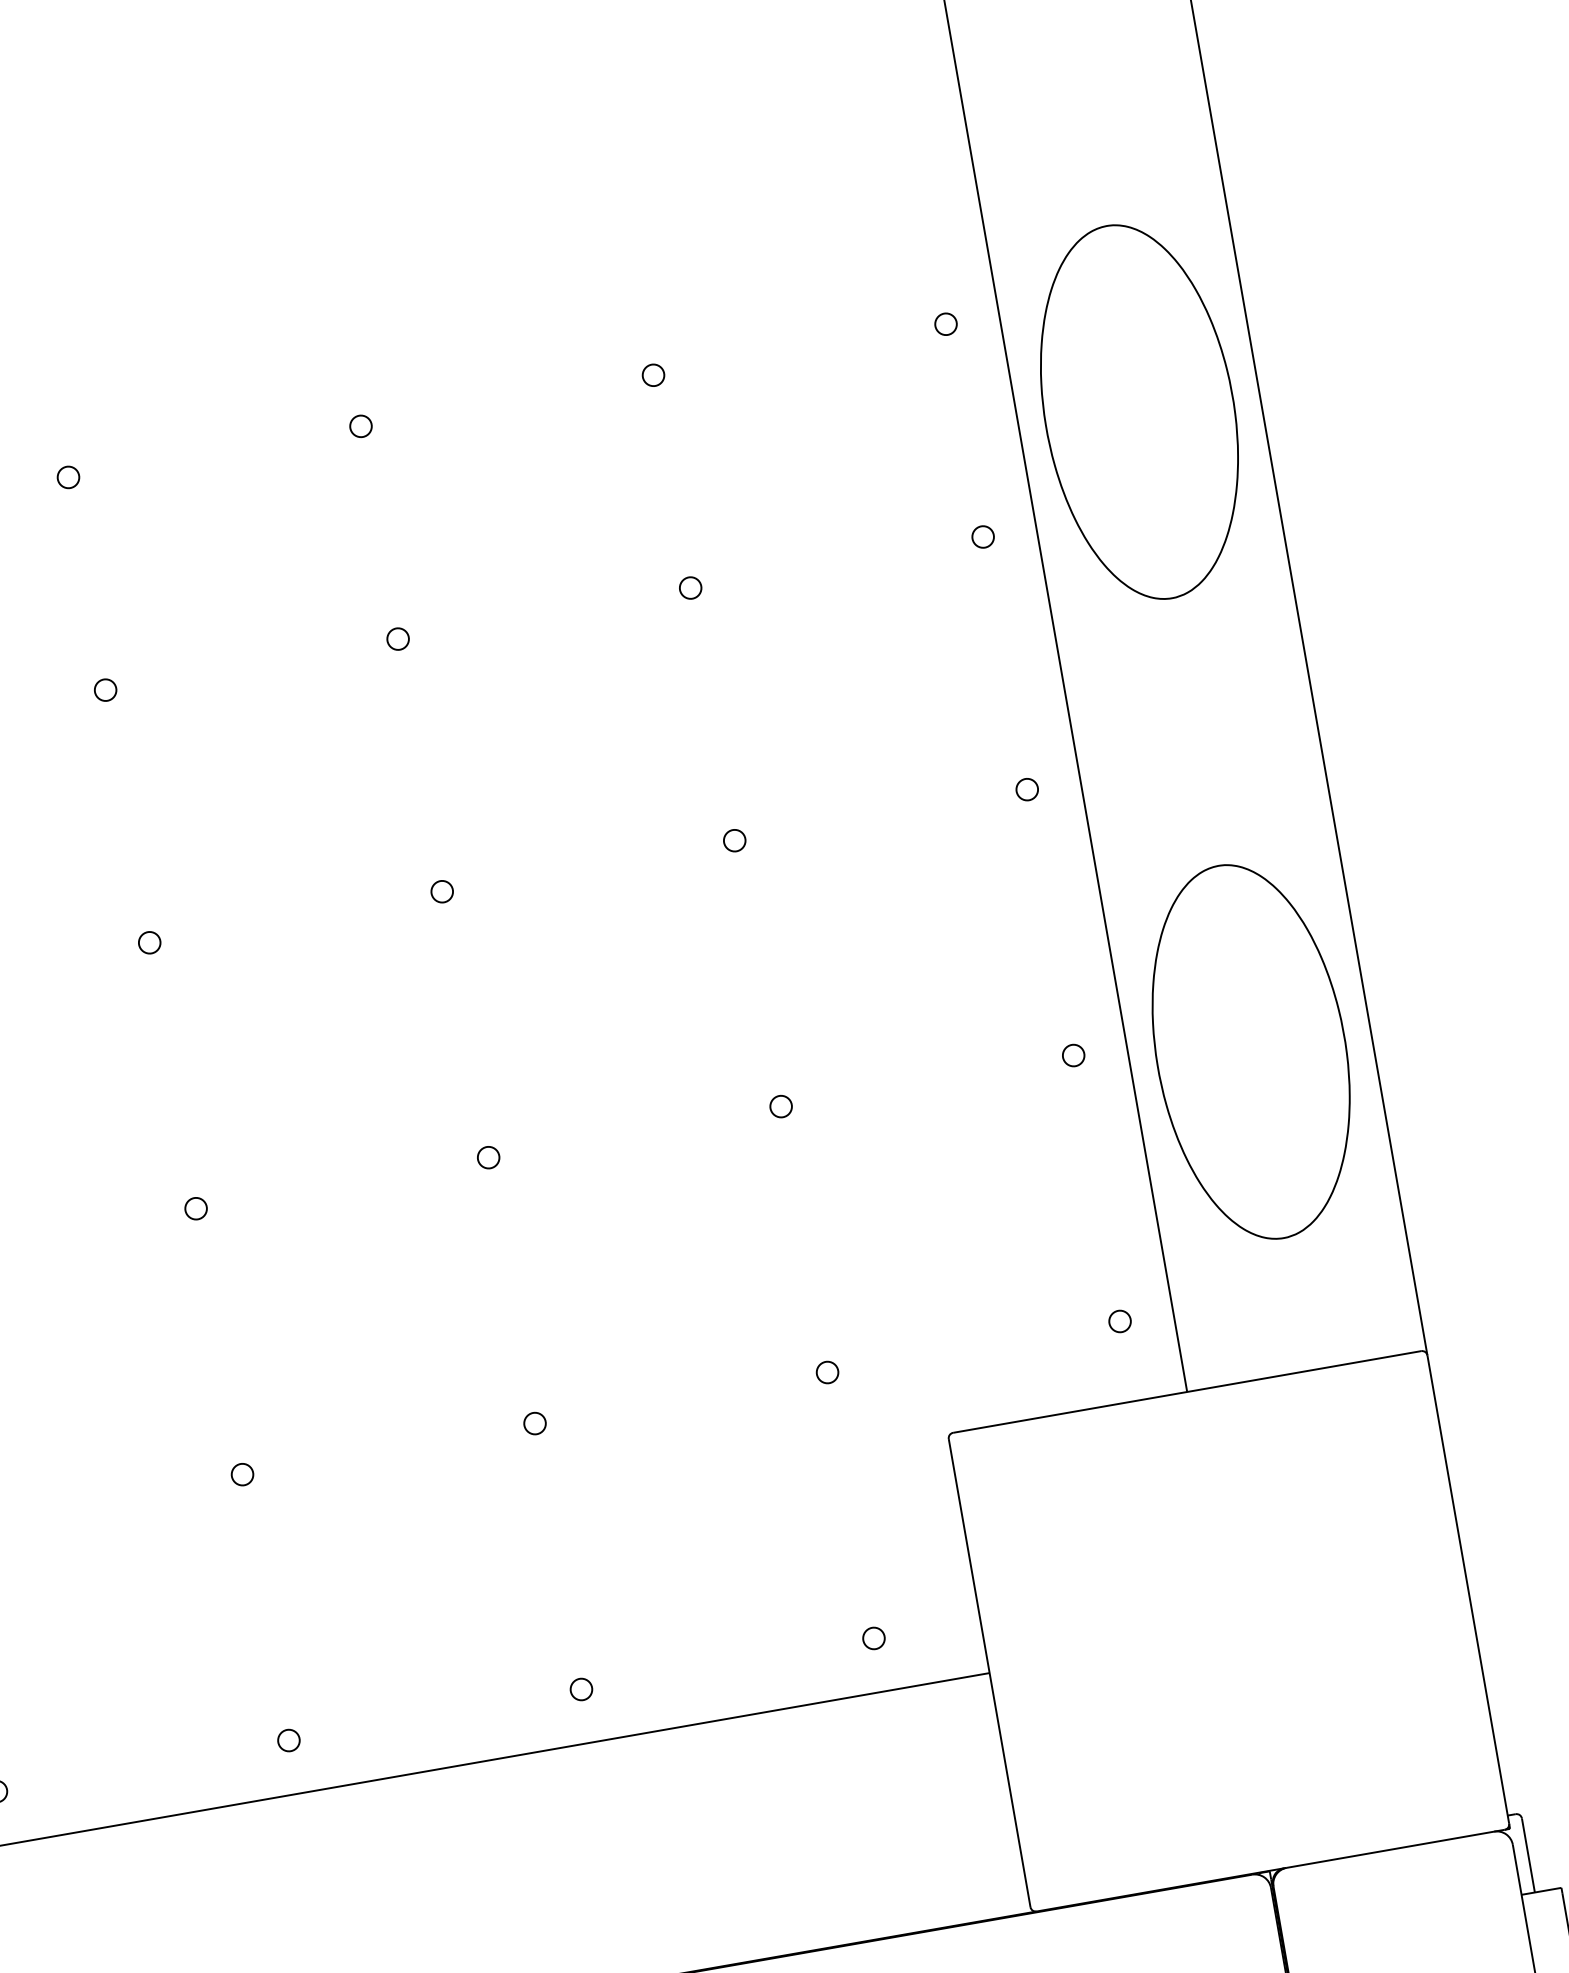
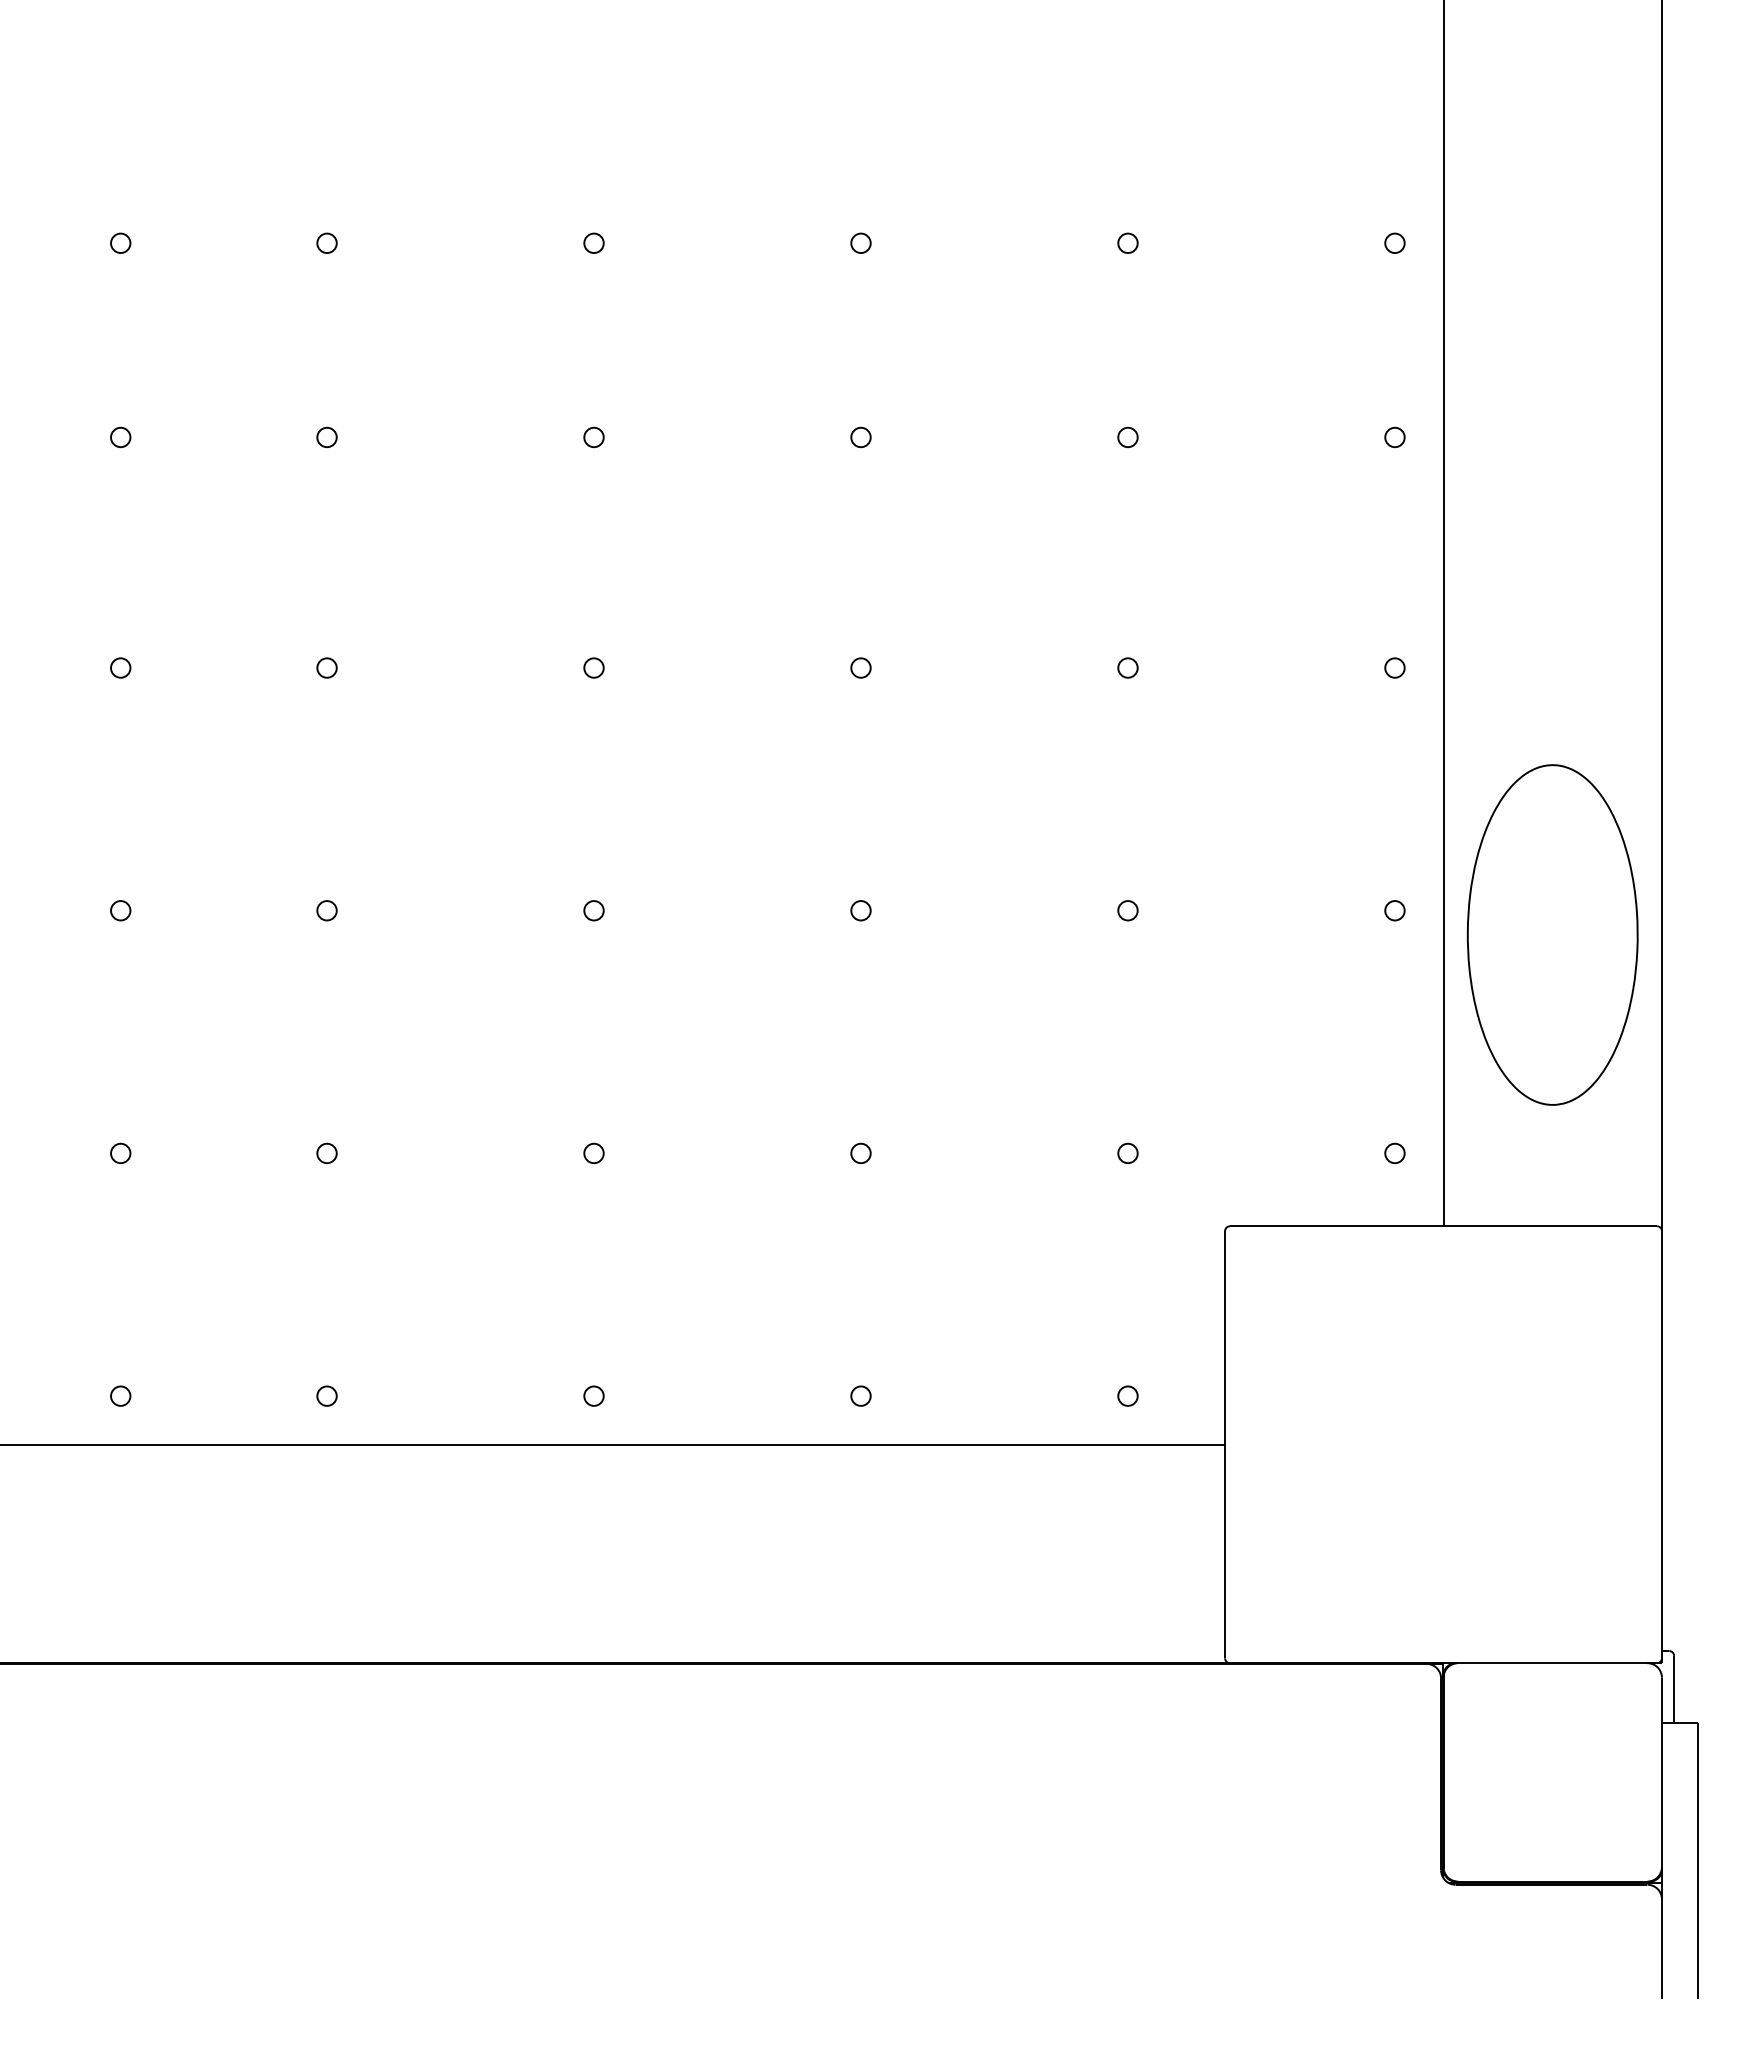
part: (1139, 411) -> (1552, 350), removed

